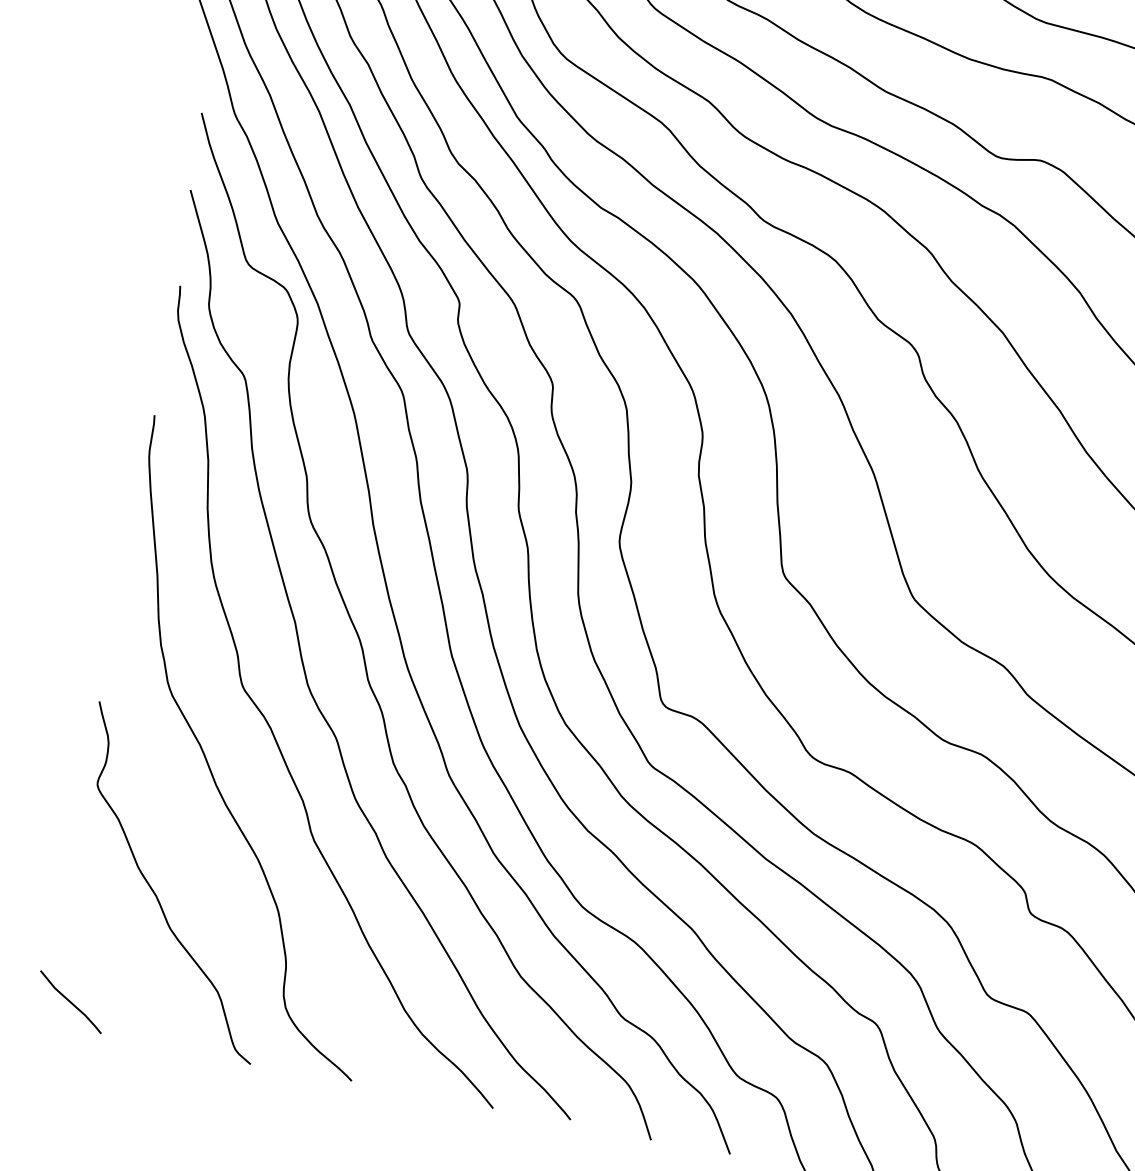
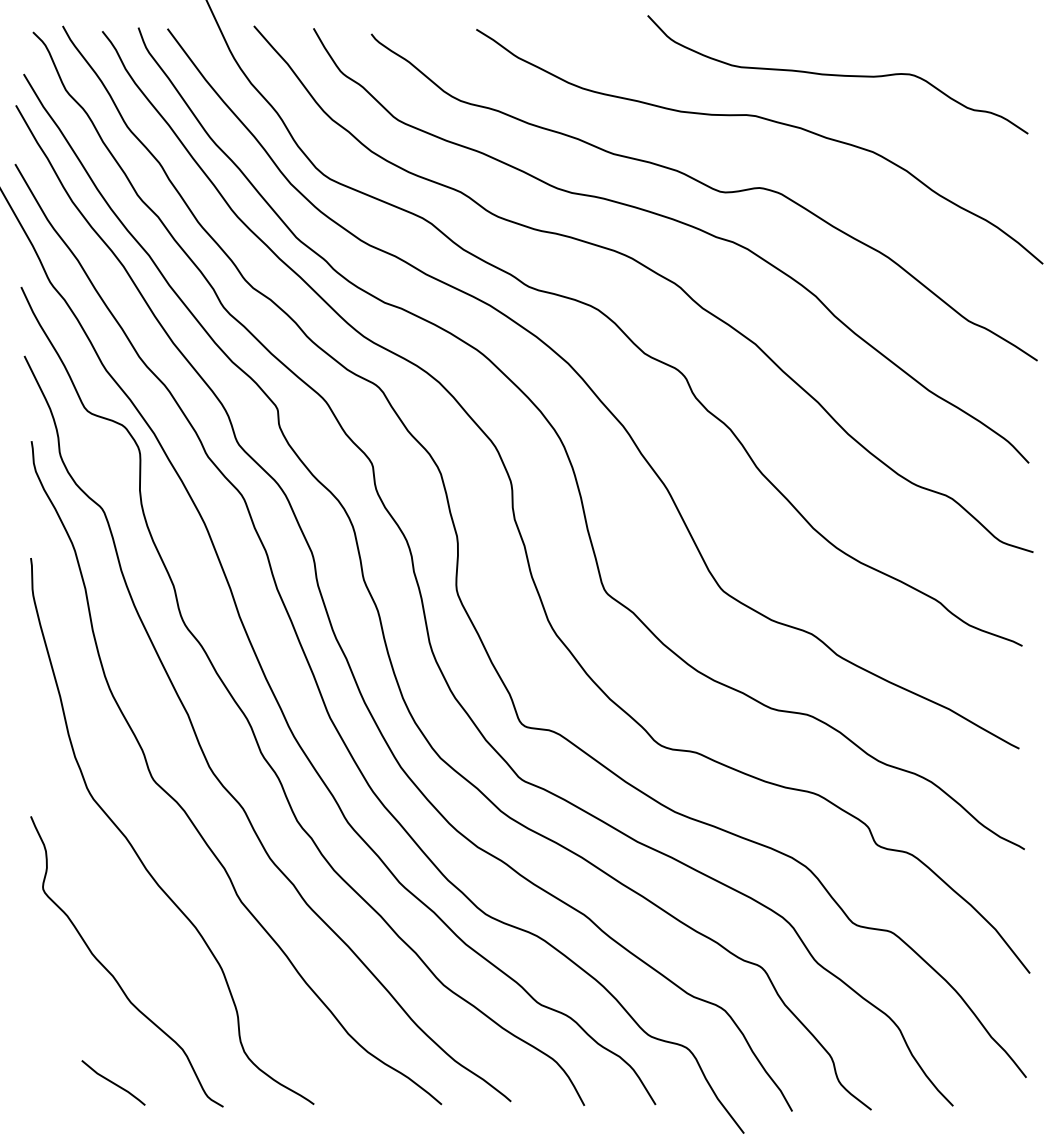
line: (70, 1001) -> (113, 1082), moved

